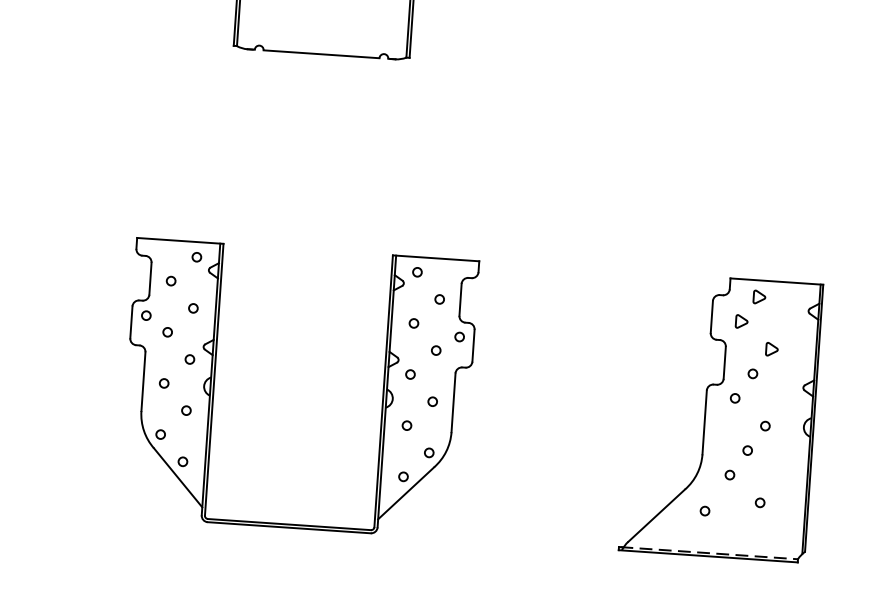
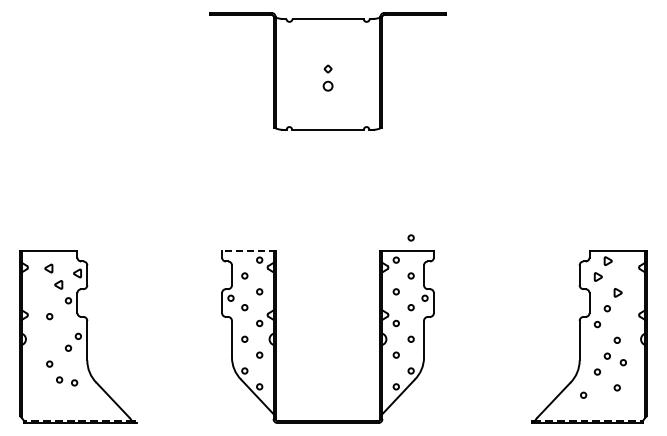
circle: (442, 237) -> (410, 237), added
line: (179, 240) -> (248, 250), solid -> dashed
circle: (771, 462) -> (622, 362), added

